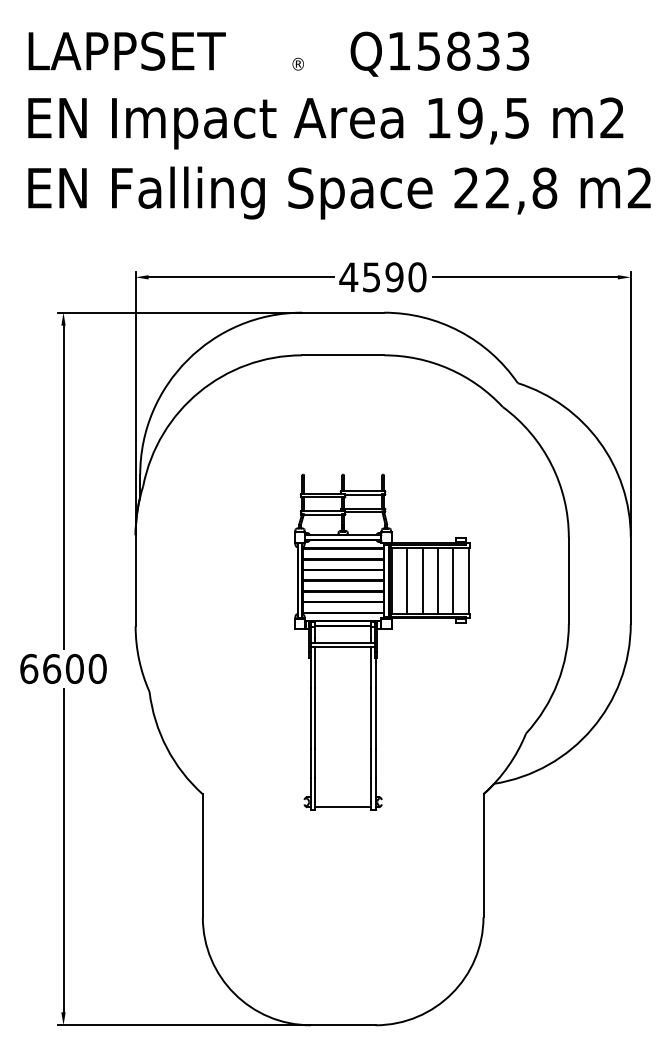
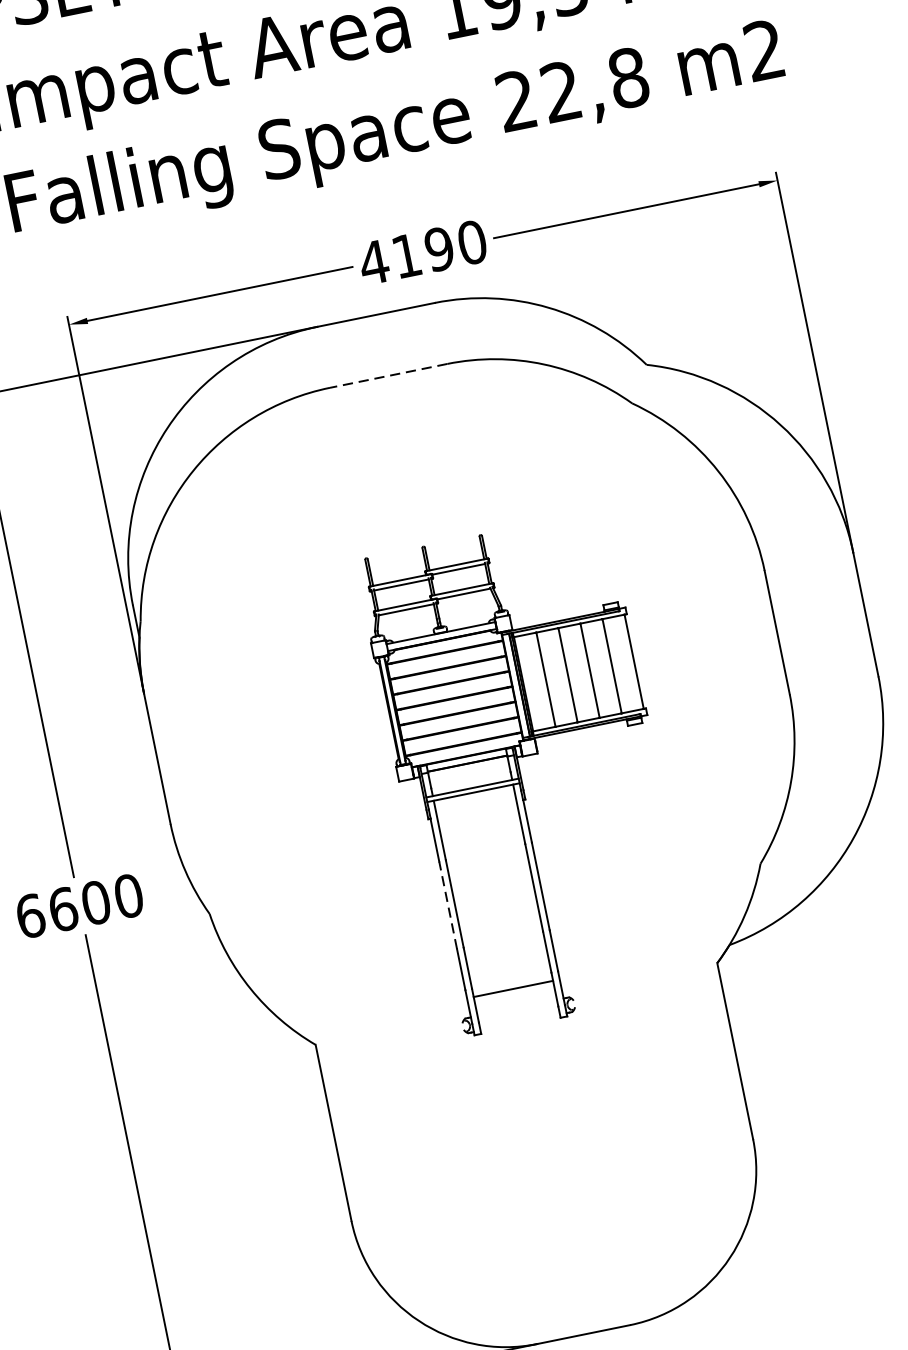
text: (371, 277) -> (406, 256), 4590 -> 4190
line: (342, 355) -> (387, 376), solid -> dashed
line: (310, 718) -> (447, 905), solid -> dashed
line: (342, 806) -> (512, 988), moved

